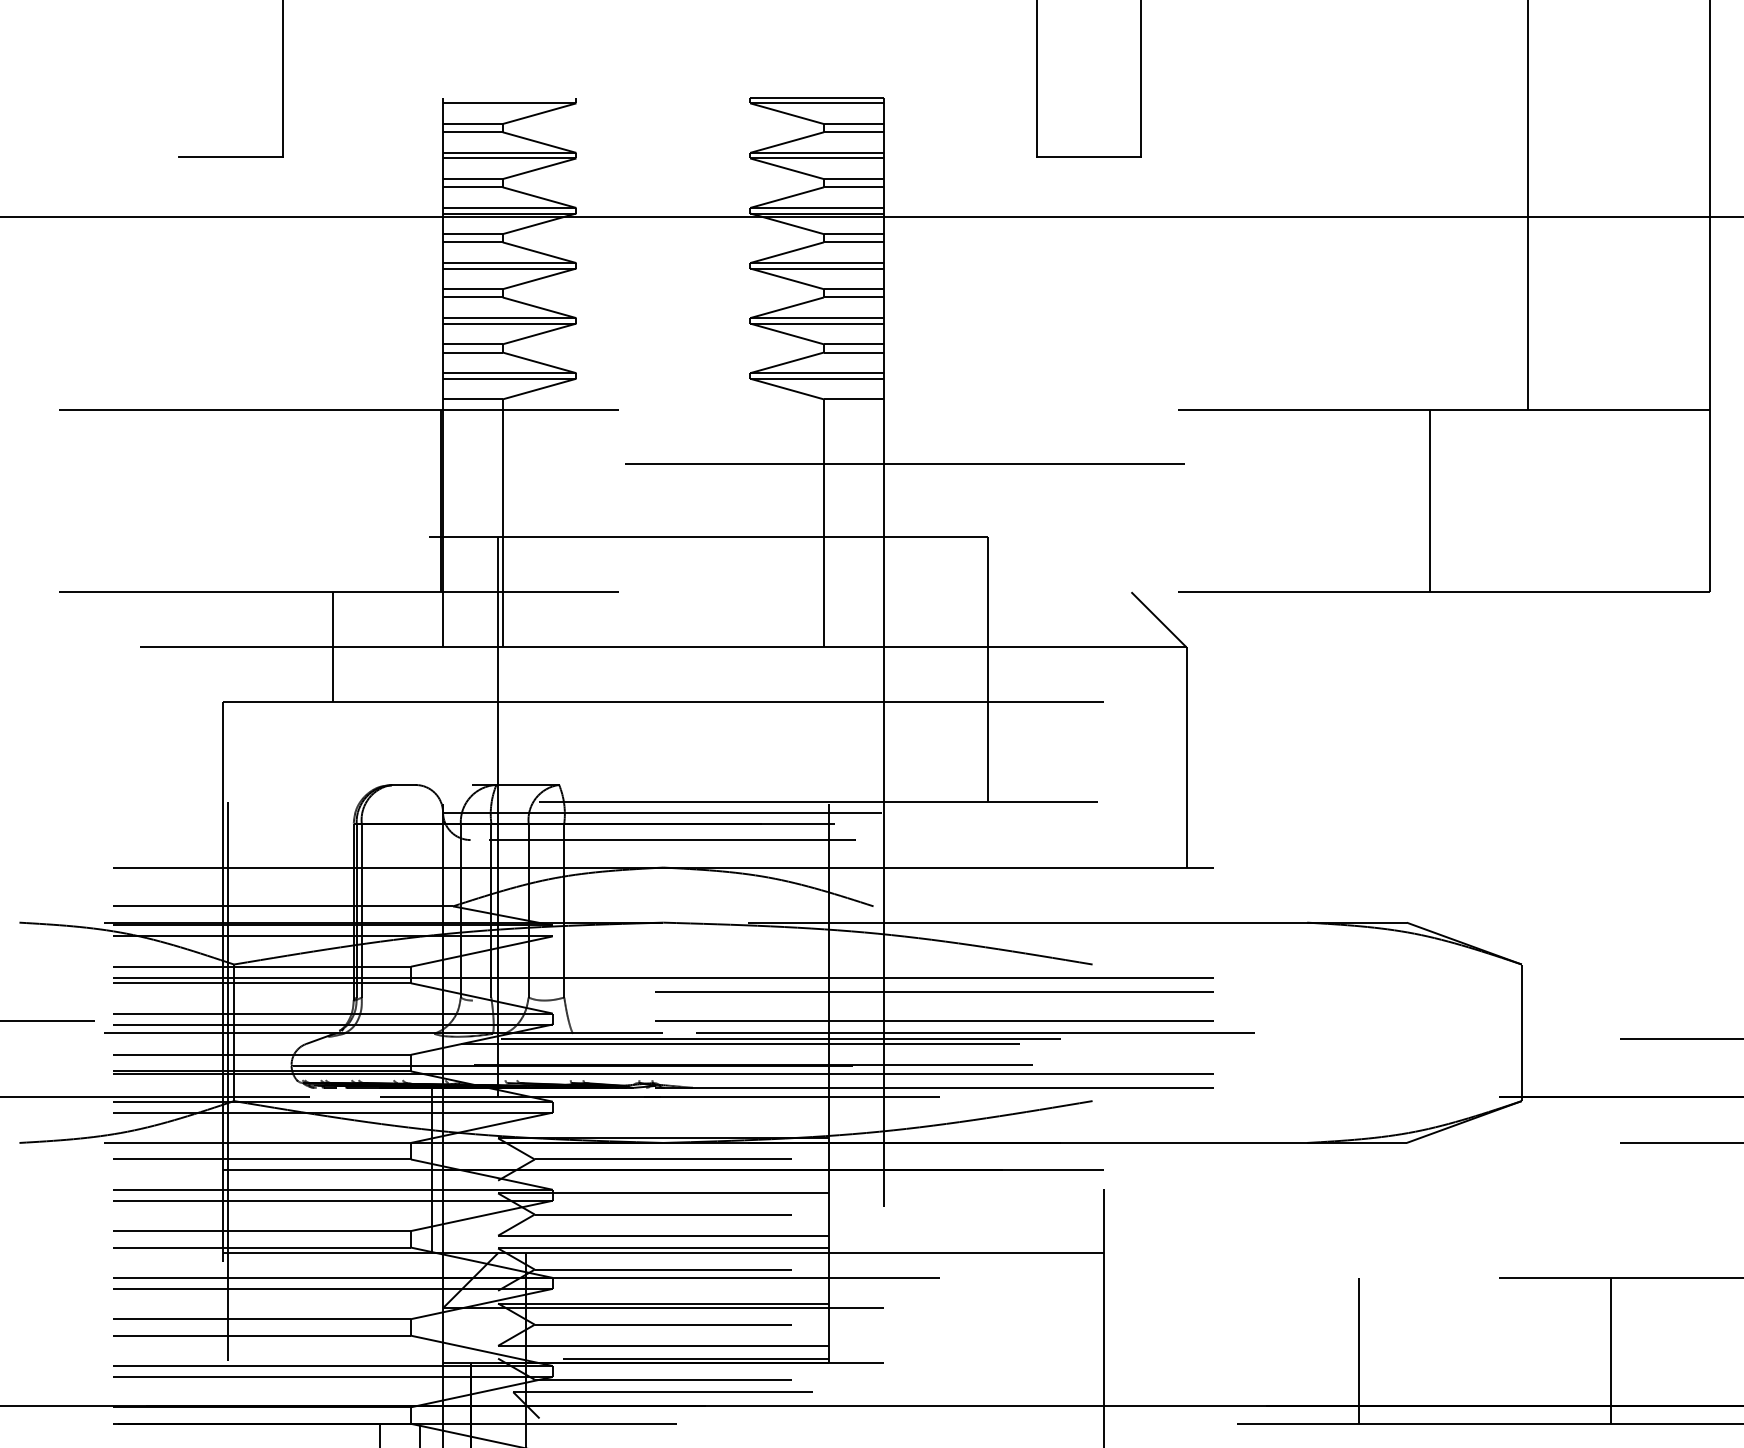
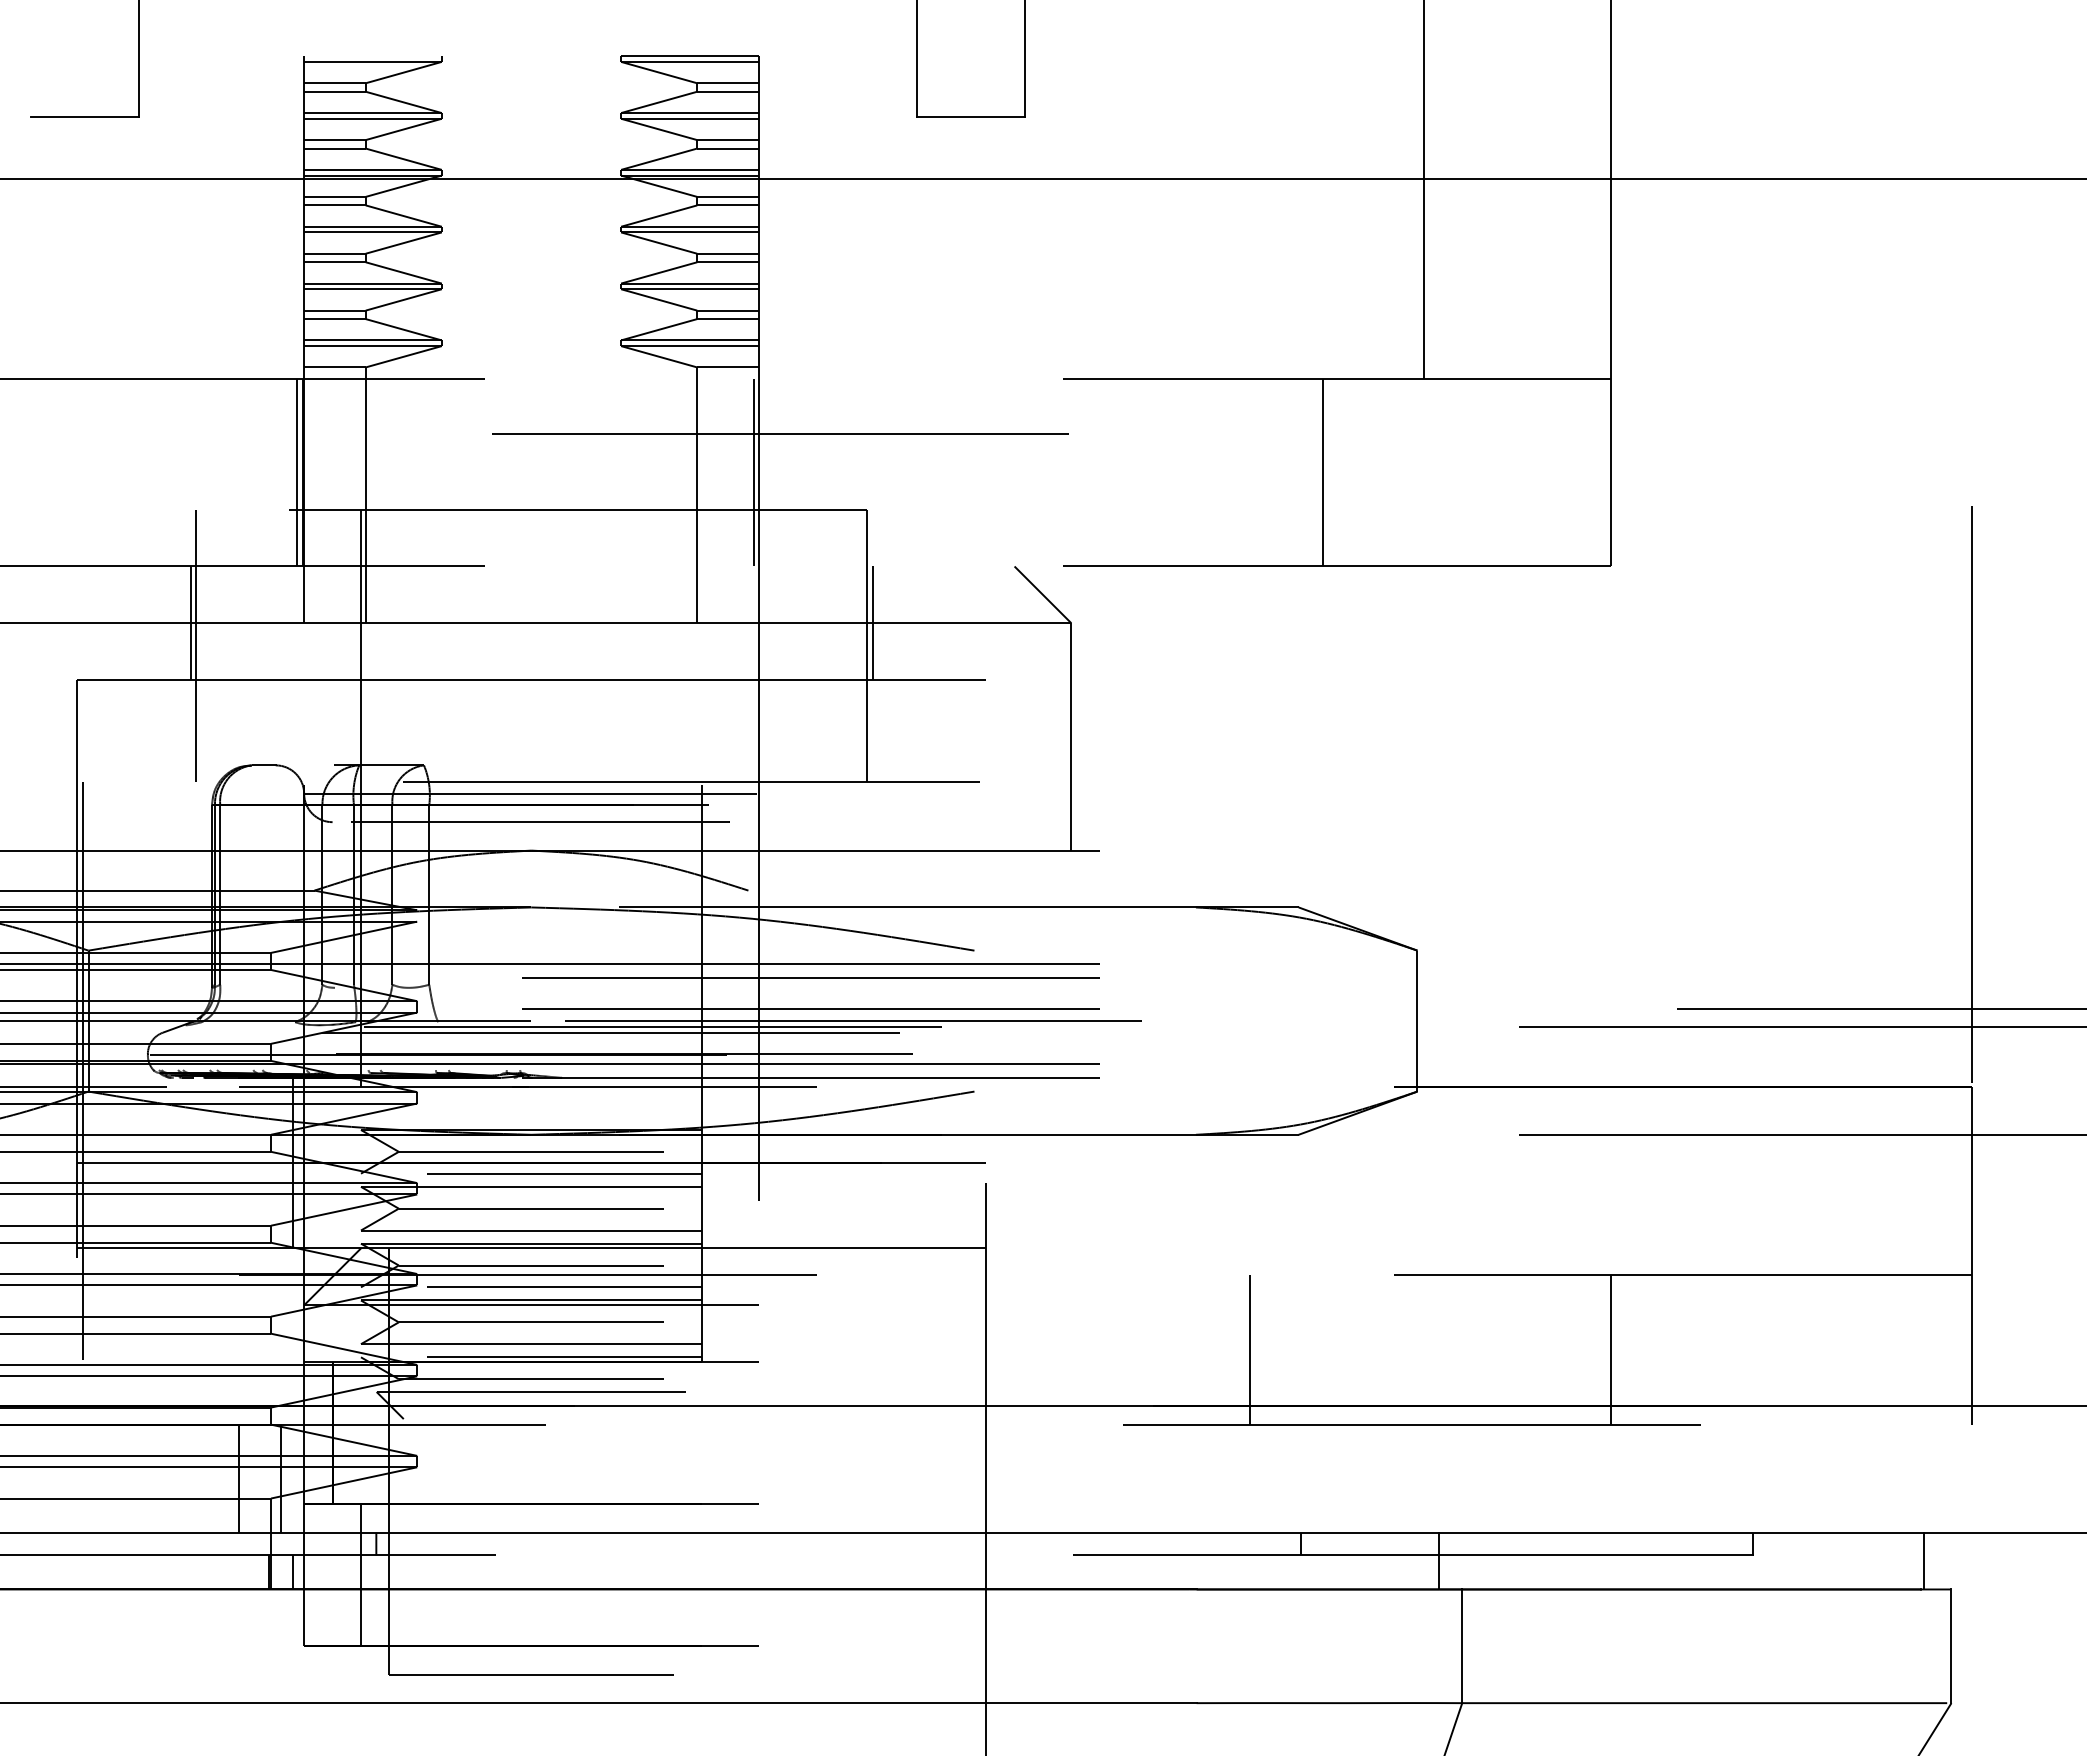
line: (436, 501) -> (297, 472), added
line: (878, 501) -> (753, 472), added
line: (993, 647) -> (872, 623), added
line: (338, 668) -> (196, 645), added
line: (695, 1180) -> (564, 1173), added
line: (695, 1290) -> (564, 1287), added
line: (1611, 1351) -> (1610, 1349), moved

